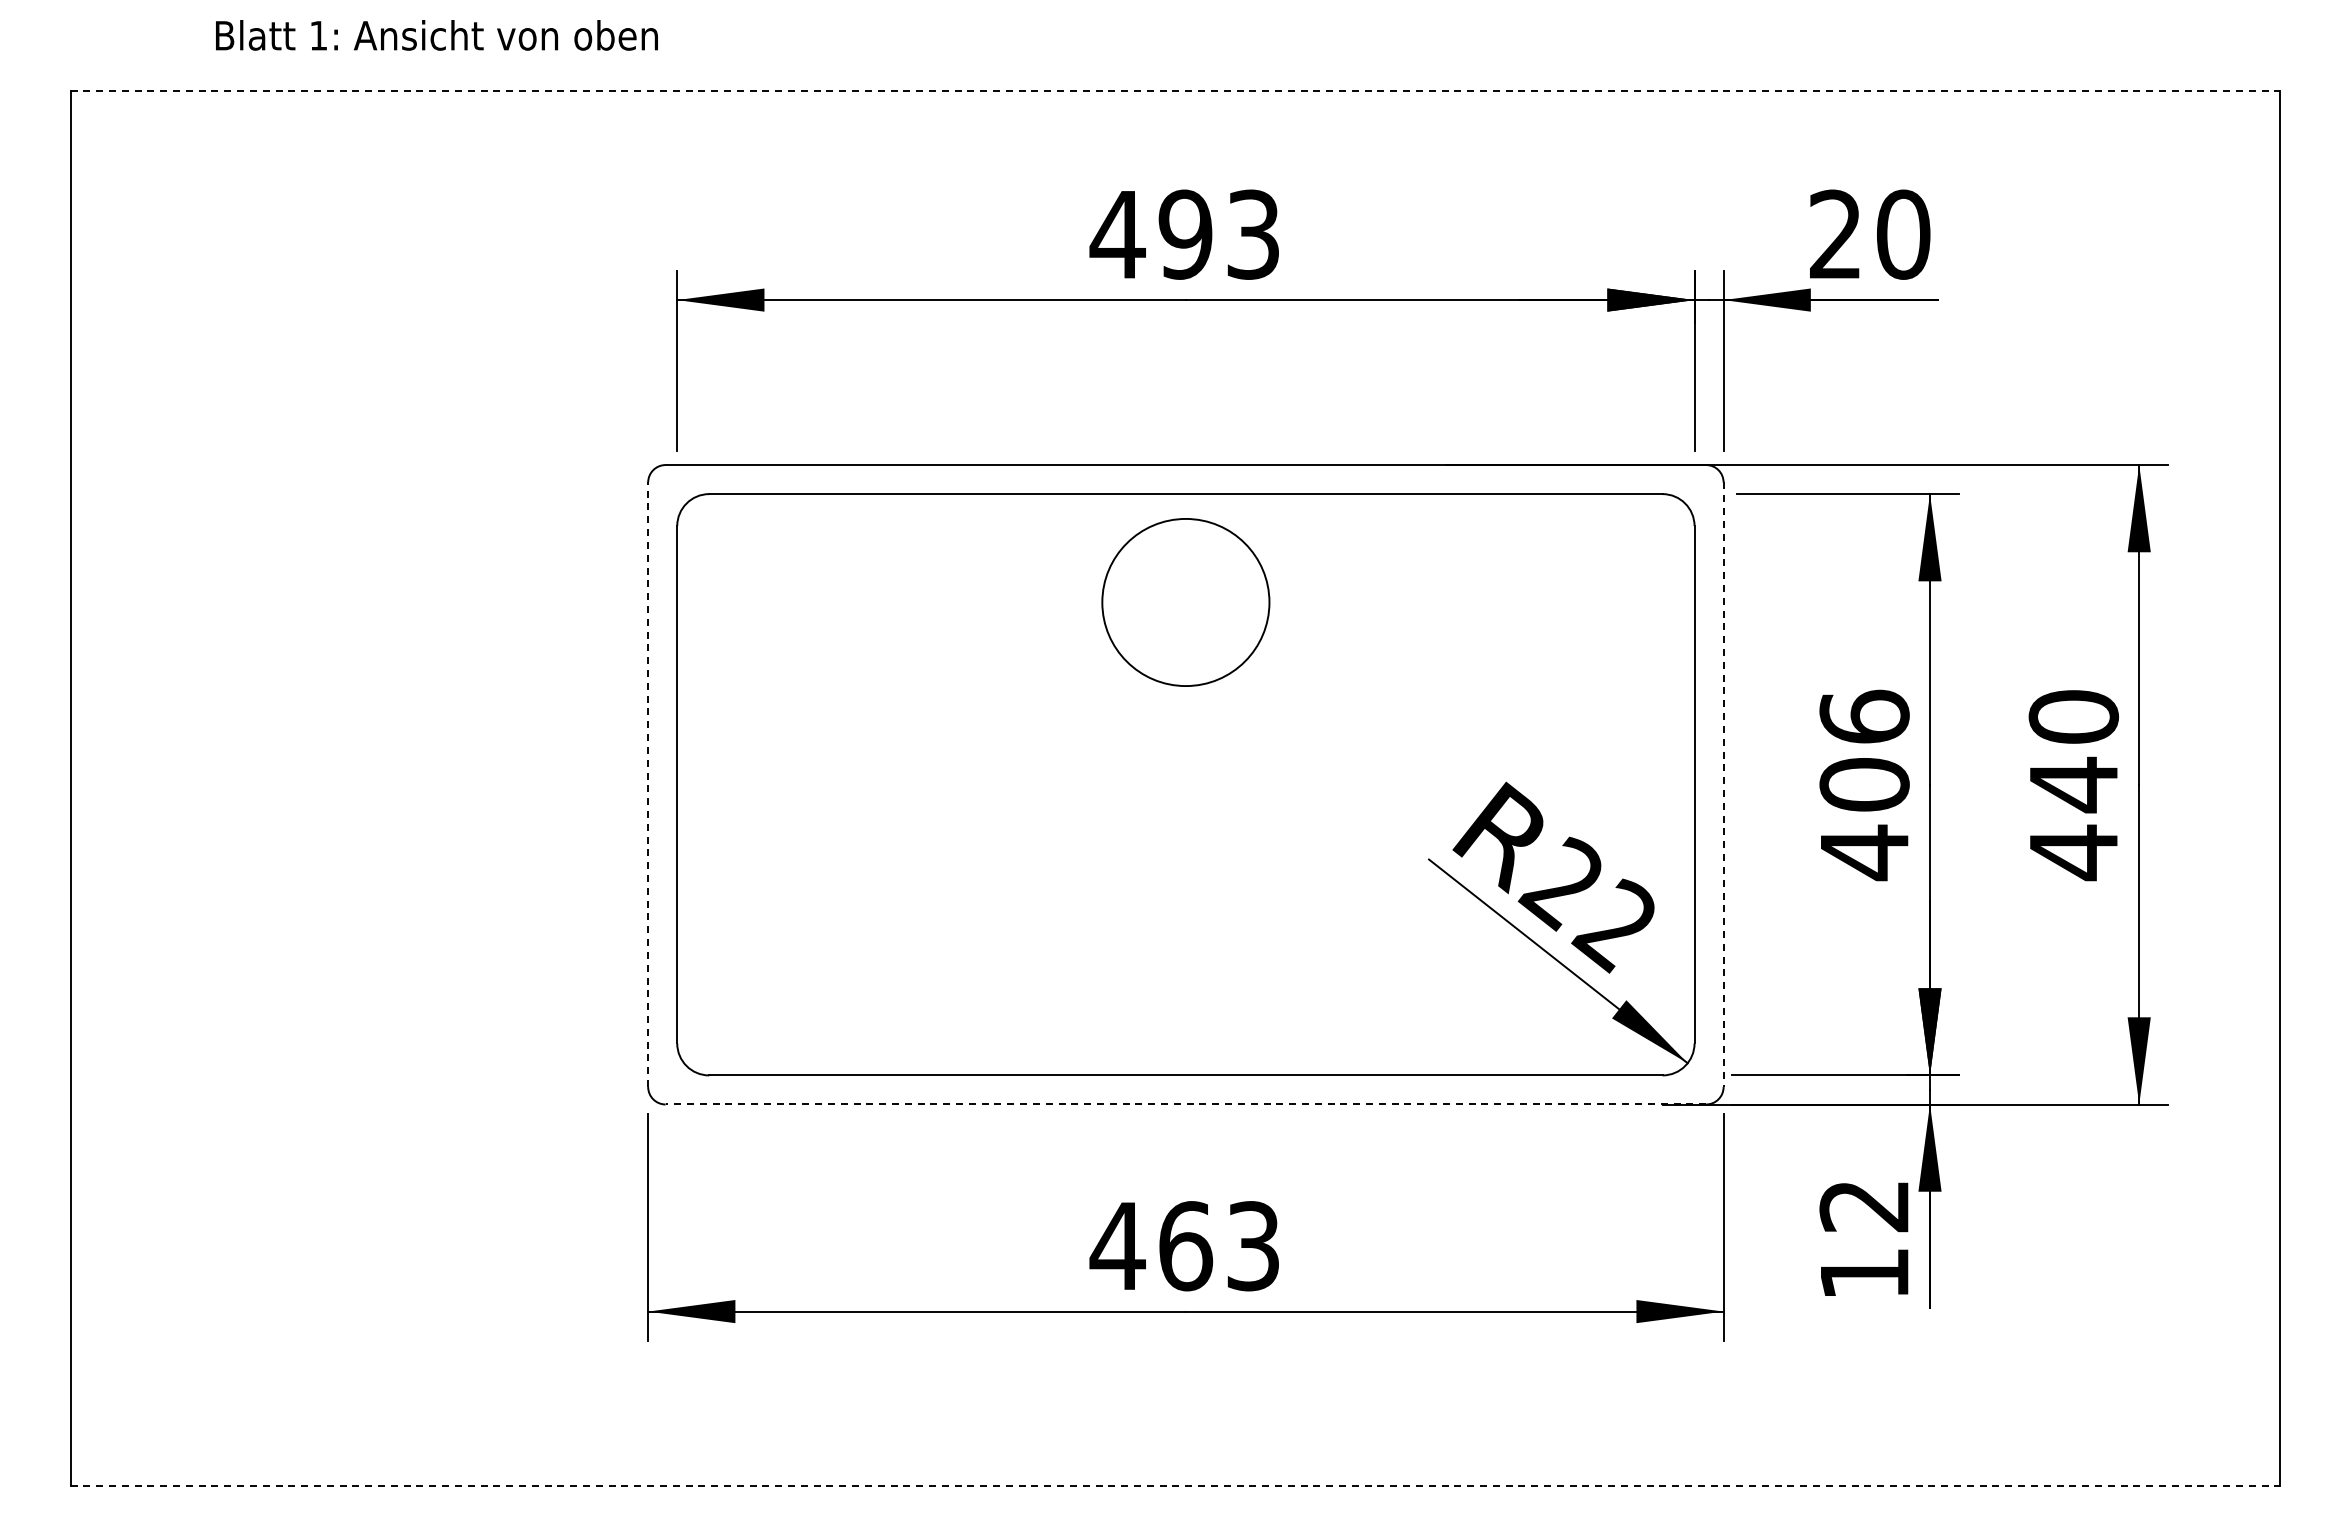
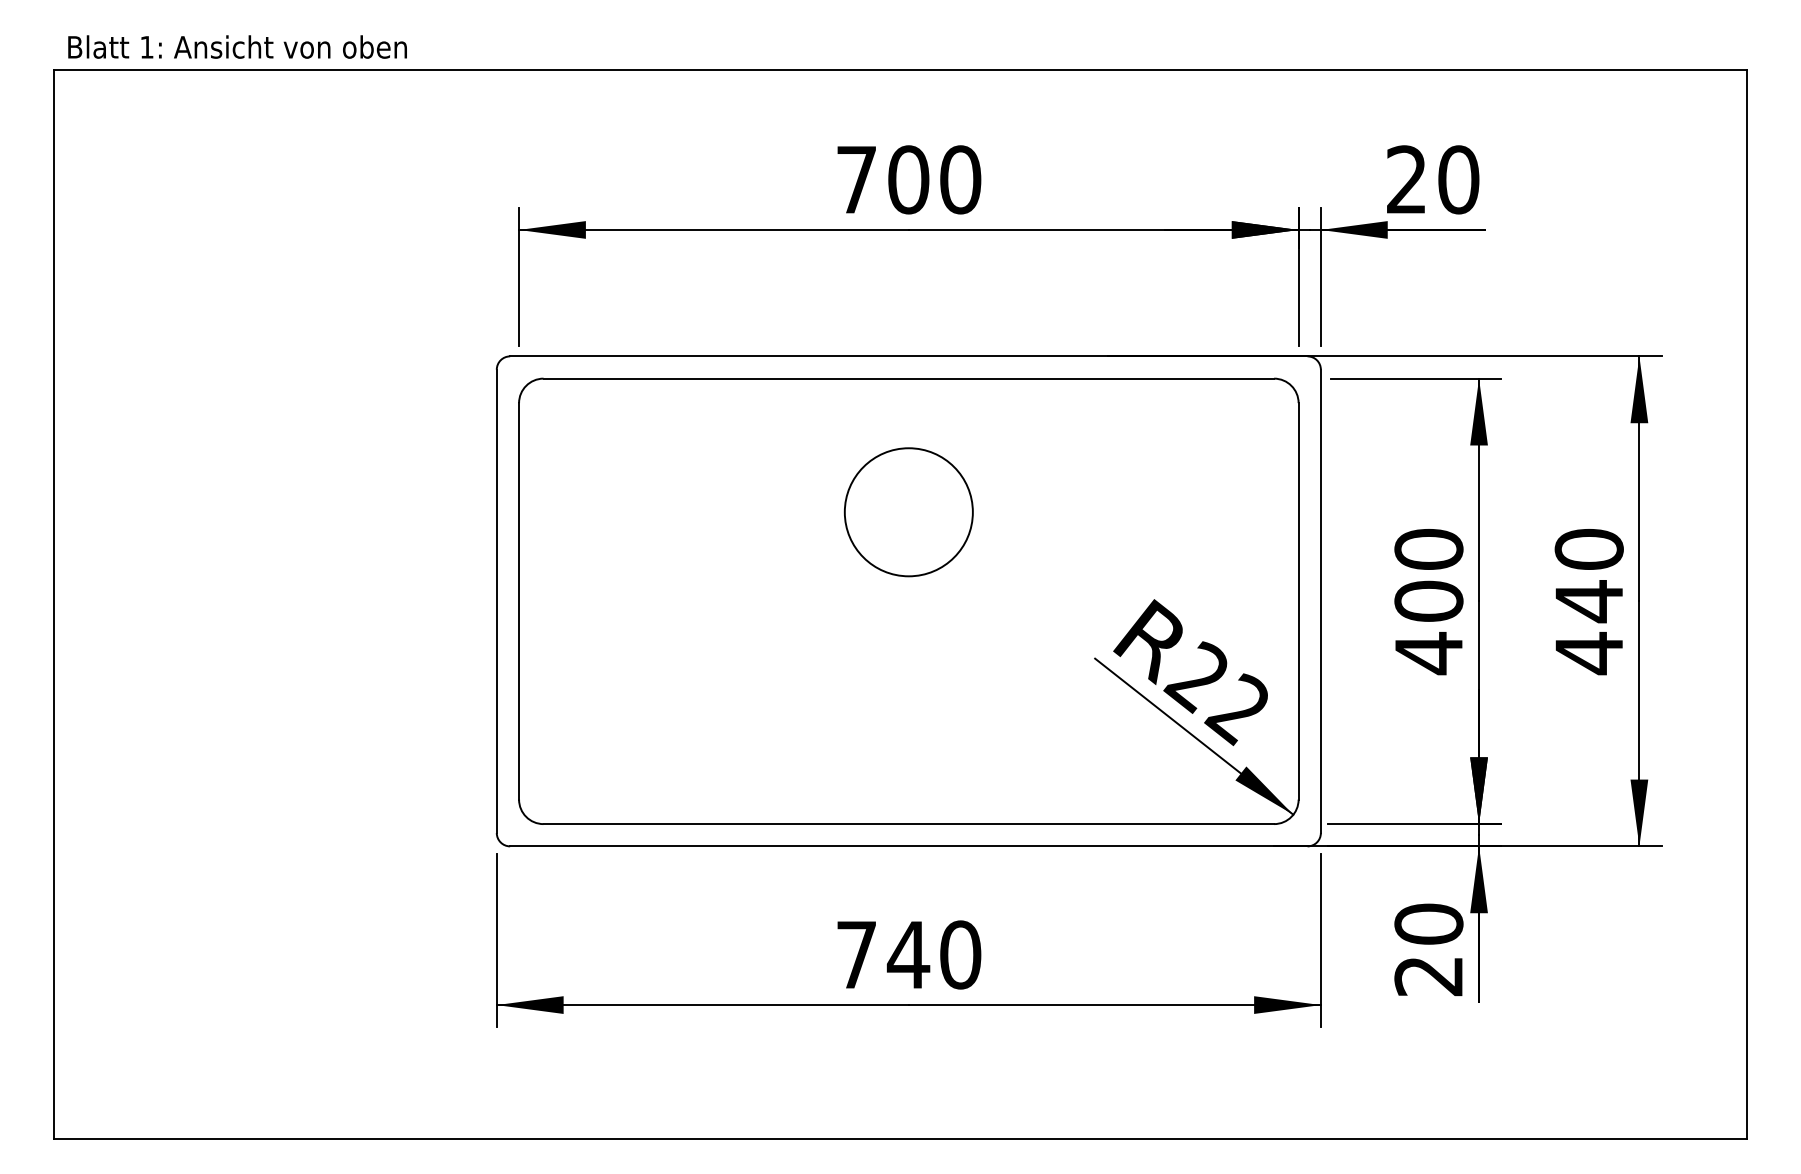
text: (436, 35) -> (237, 47), moved
line: (1175, 90) -> (900, 69), dashed -> solid
text: (1184, 234) -> (907, 179), 493 -> 700
circle: (1185, 602) -> (908, 512), moved
text: (1864, 716) -> (1428, 549), 406 -> 400
line: (648, 784) -> (497, 601), dashed -> solid
line: (1723, 785) -> (1320, 601), dashed -> solid
line: (1185, 1104) -> (908, 846), dashed -> solid
text: (1864, 1239) -> (1428, 949), 12 -> 20
text: (1184, 1246) -> (907, 955), 463 -> 740
line: (1175, 1485) -> (900, 1138), dashed -> solid

